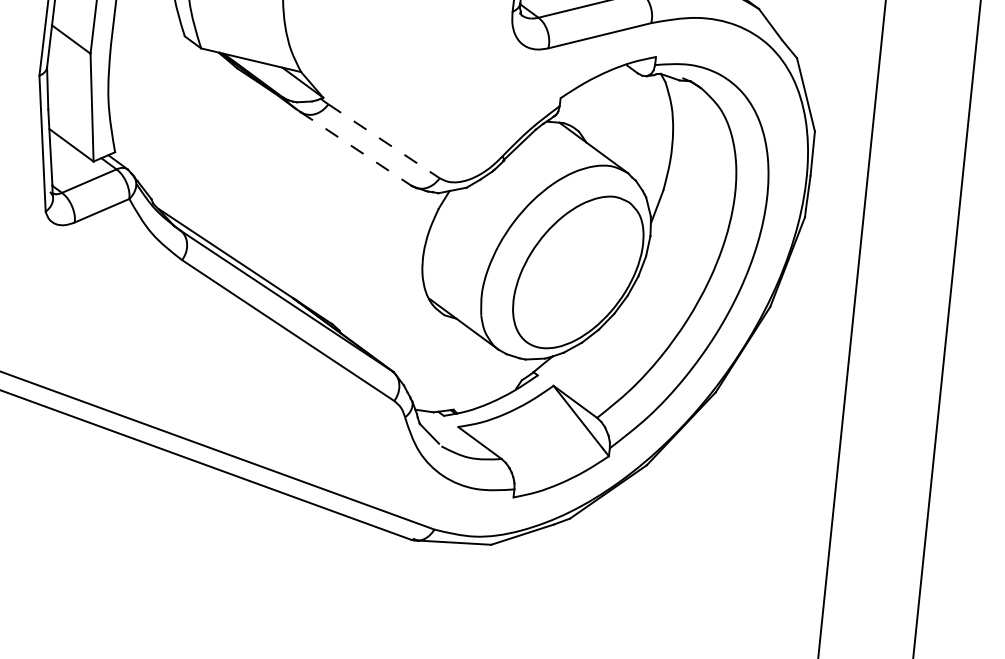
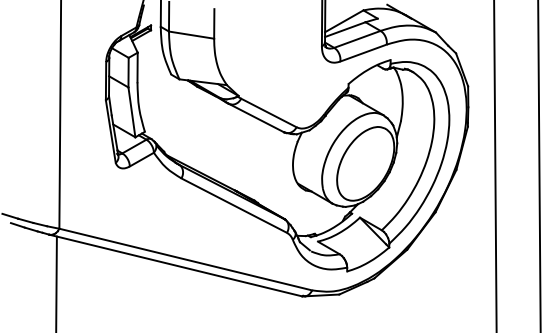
line: (385, 142) -> (269, 113), dashed -> solid
line: (356, 150) -> (256, 118), dashed -> solid

